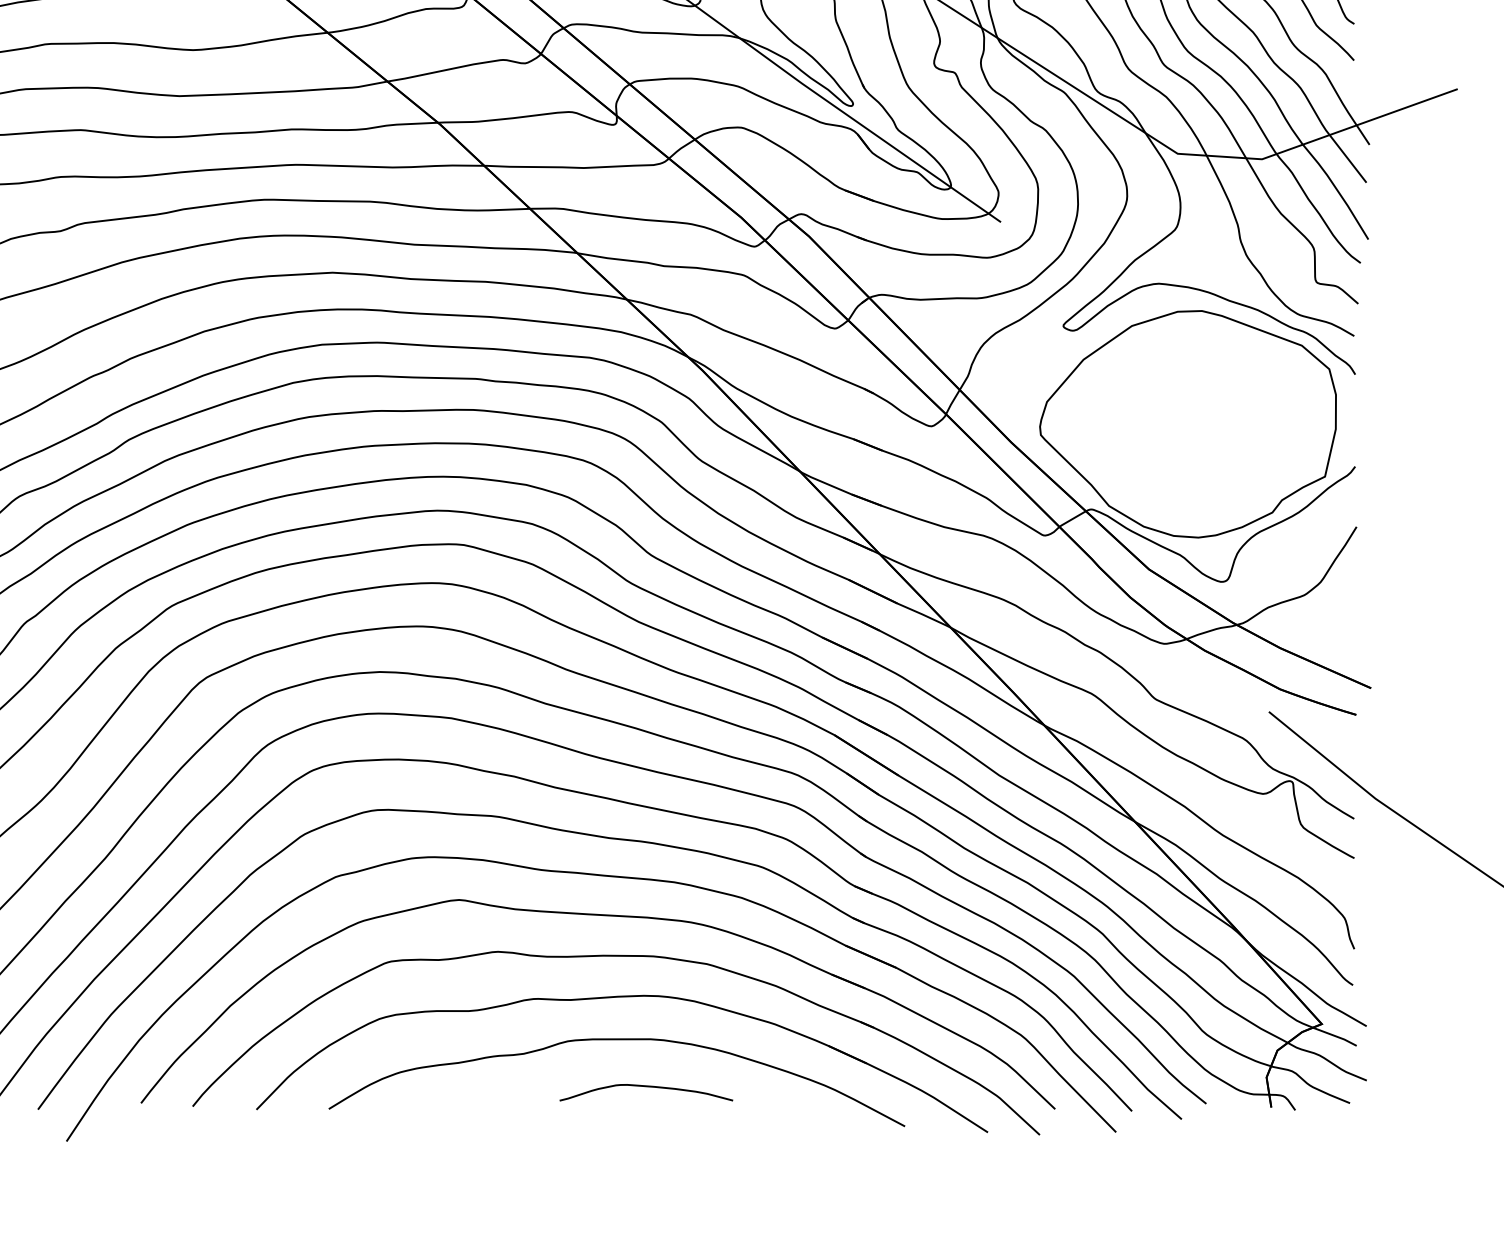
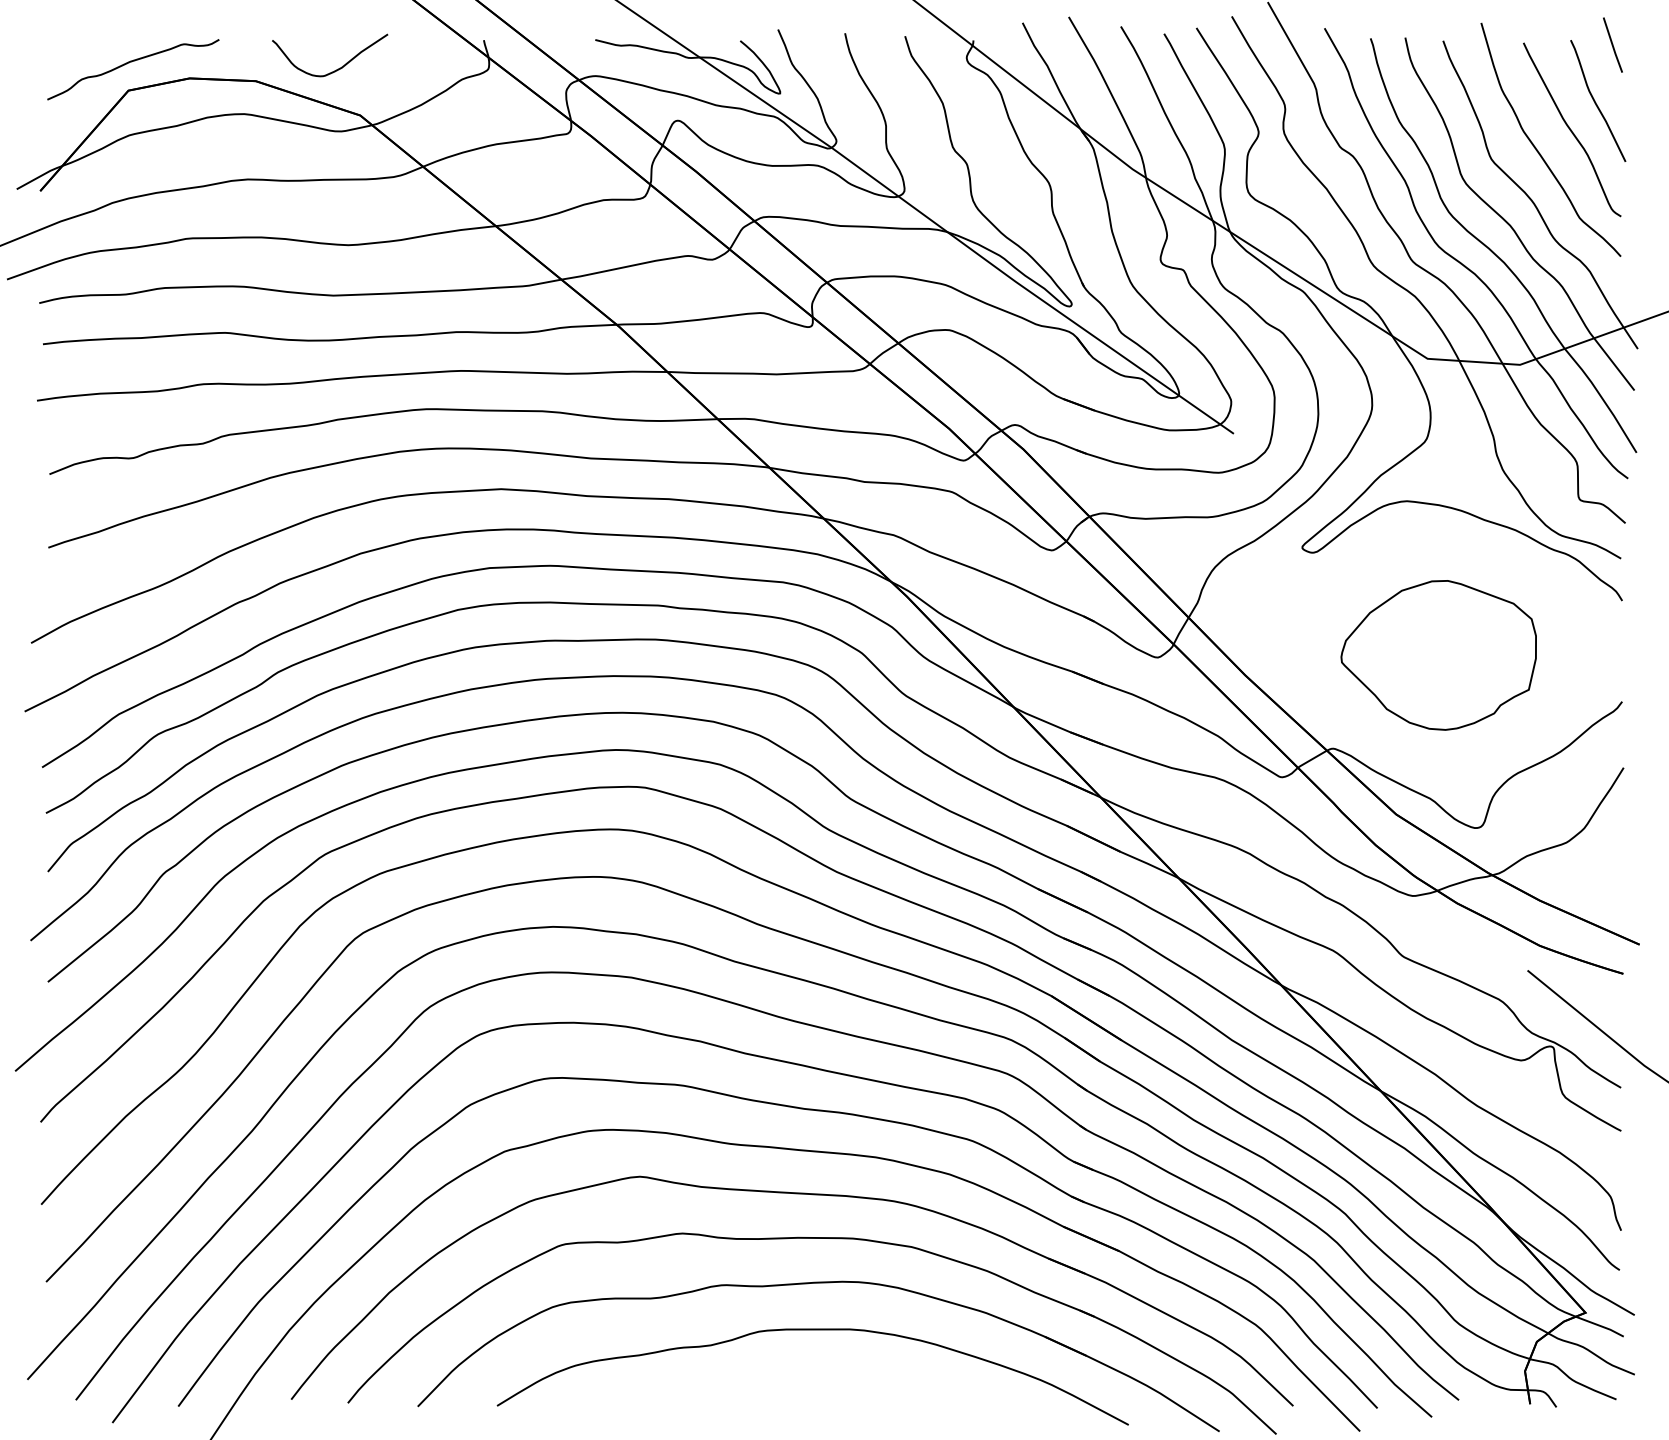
part: (1187, 424) -> (1438, 655), size x0.6
curve: (649, 1087) -> (848, 1382), removed

